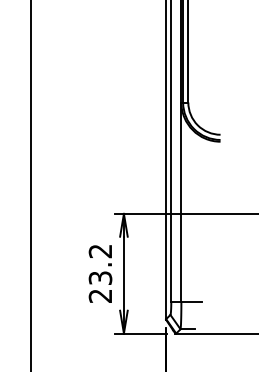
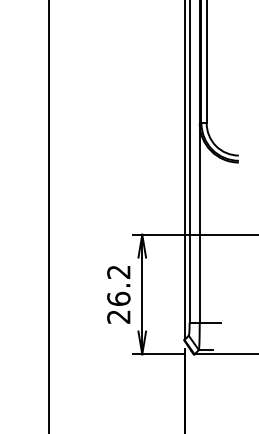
text: (100, 277) -> (118, 298), 23.2 -> 26.2

